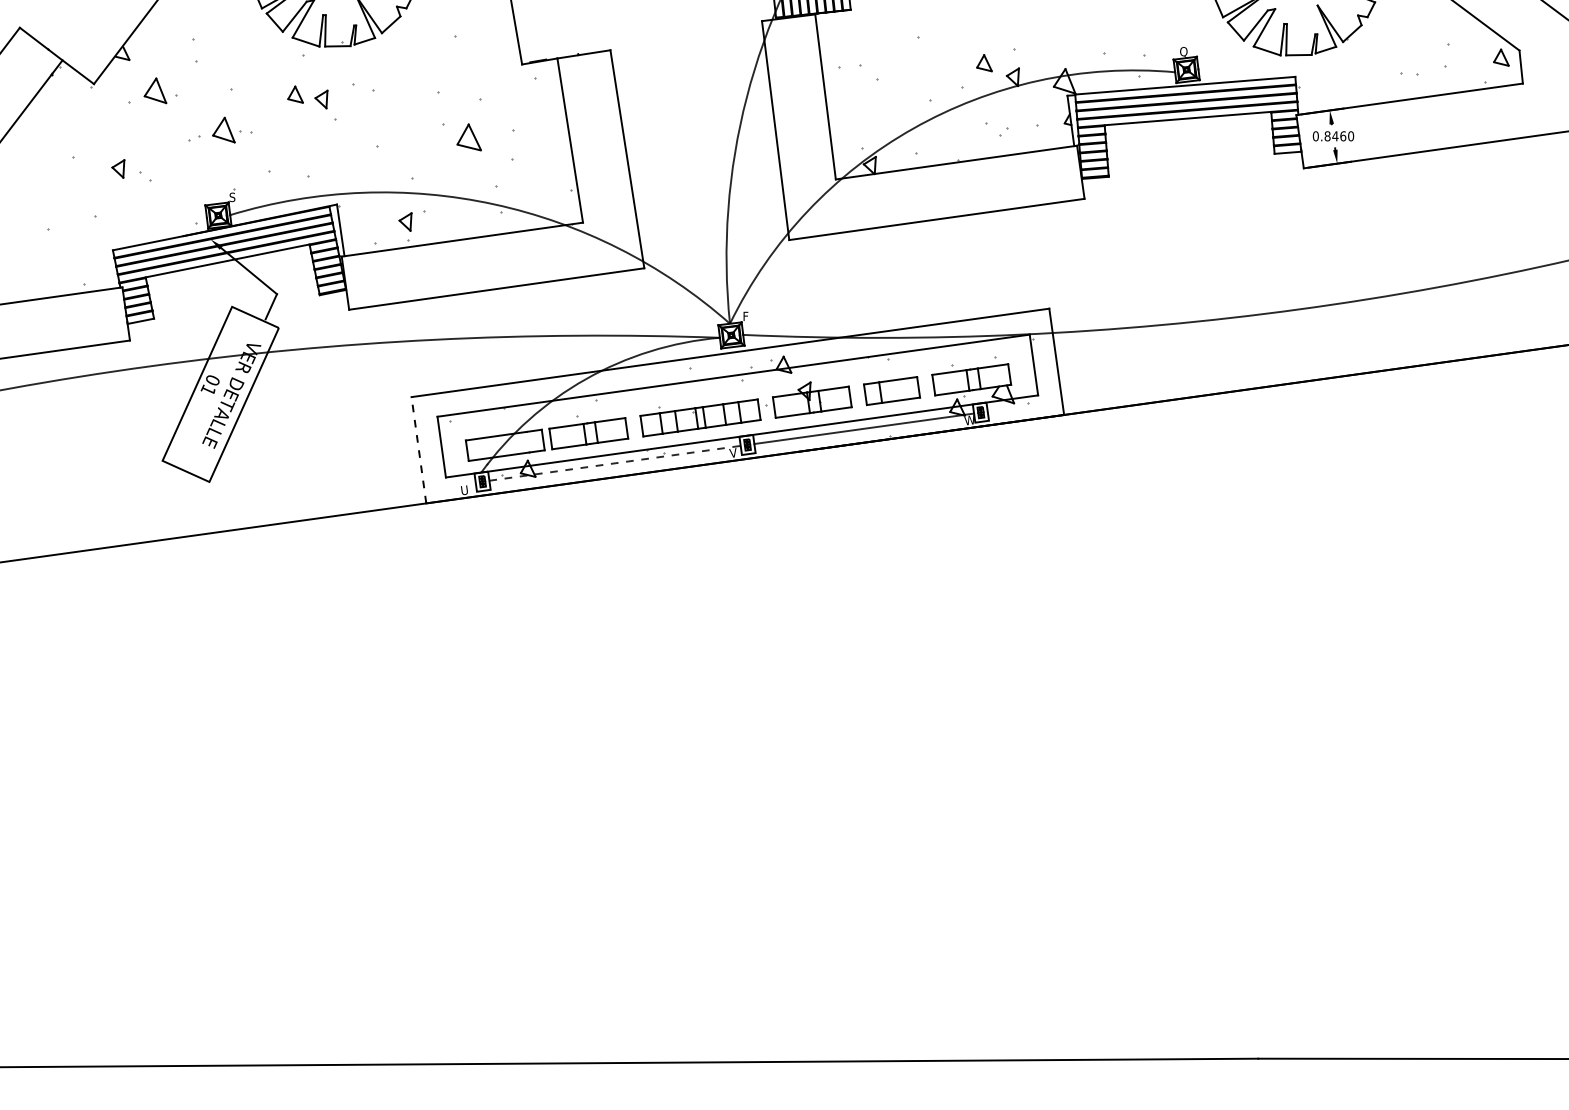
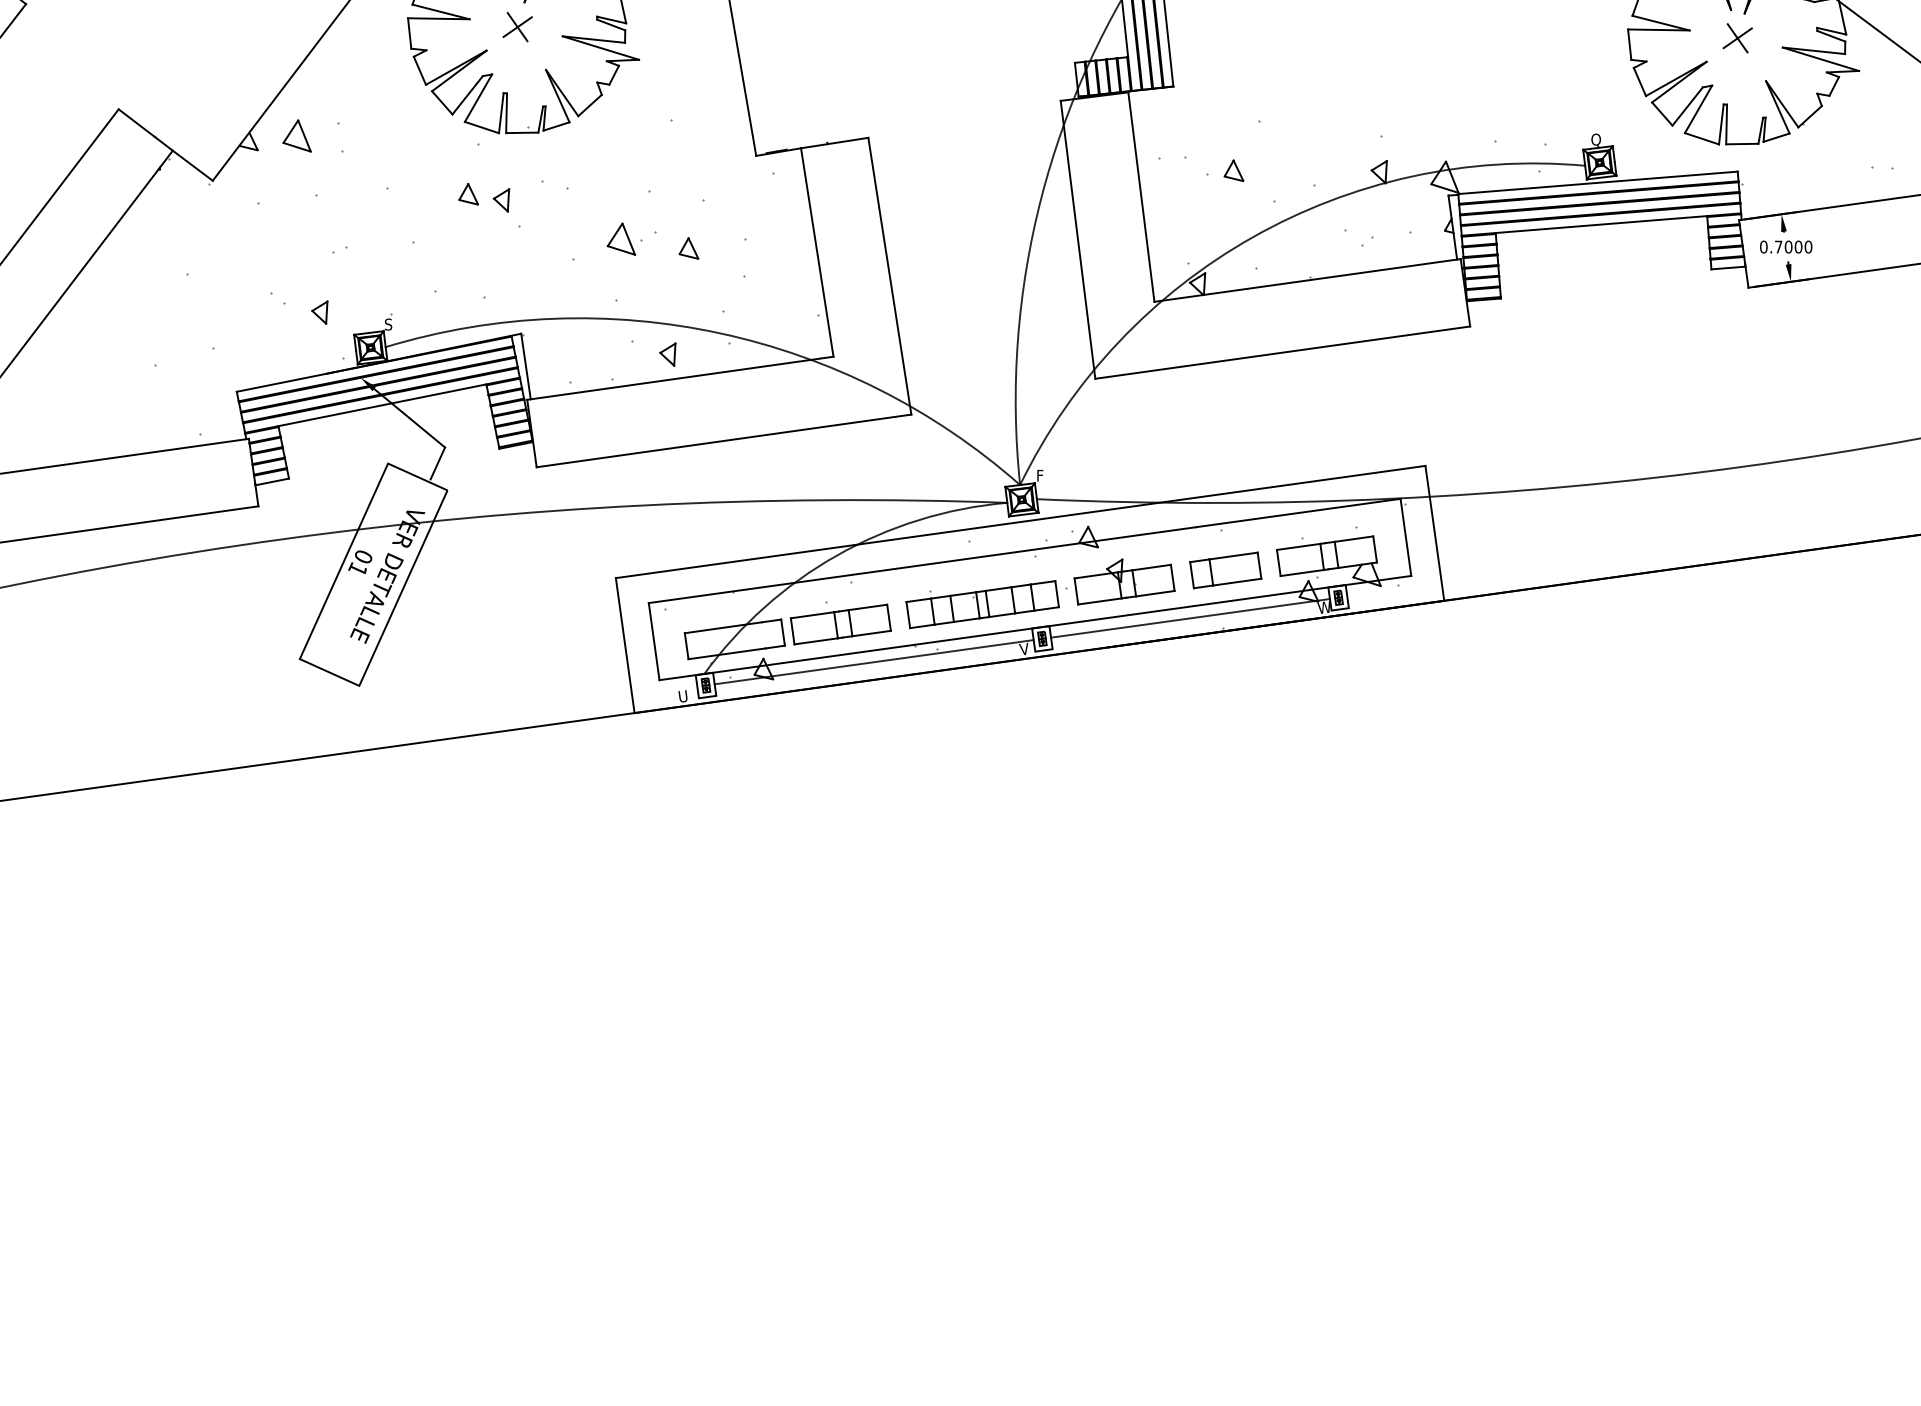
part: (984, 63) -> (1233, 171), moved
part: (155, 90) -> (297, 135), moved
part: (226, 129) -> (624, 238), moved
text: (1335, 136) -> (1788, 247), 0.8460 -> 0.7000
part: (468, 137) -> (688, 248), size x0.62
part: (118, 168) -> (320, 312), moved
part: (405, 221) -> (667, 353), moved
line: (418, 450) -> (624, 645), dashed -> solid
line: (615, 463) -> (874, 662), dashed -> solid

